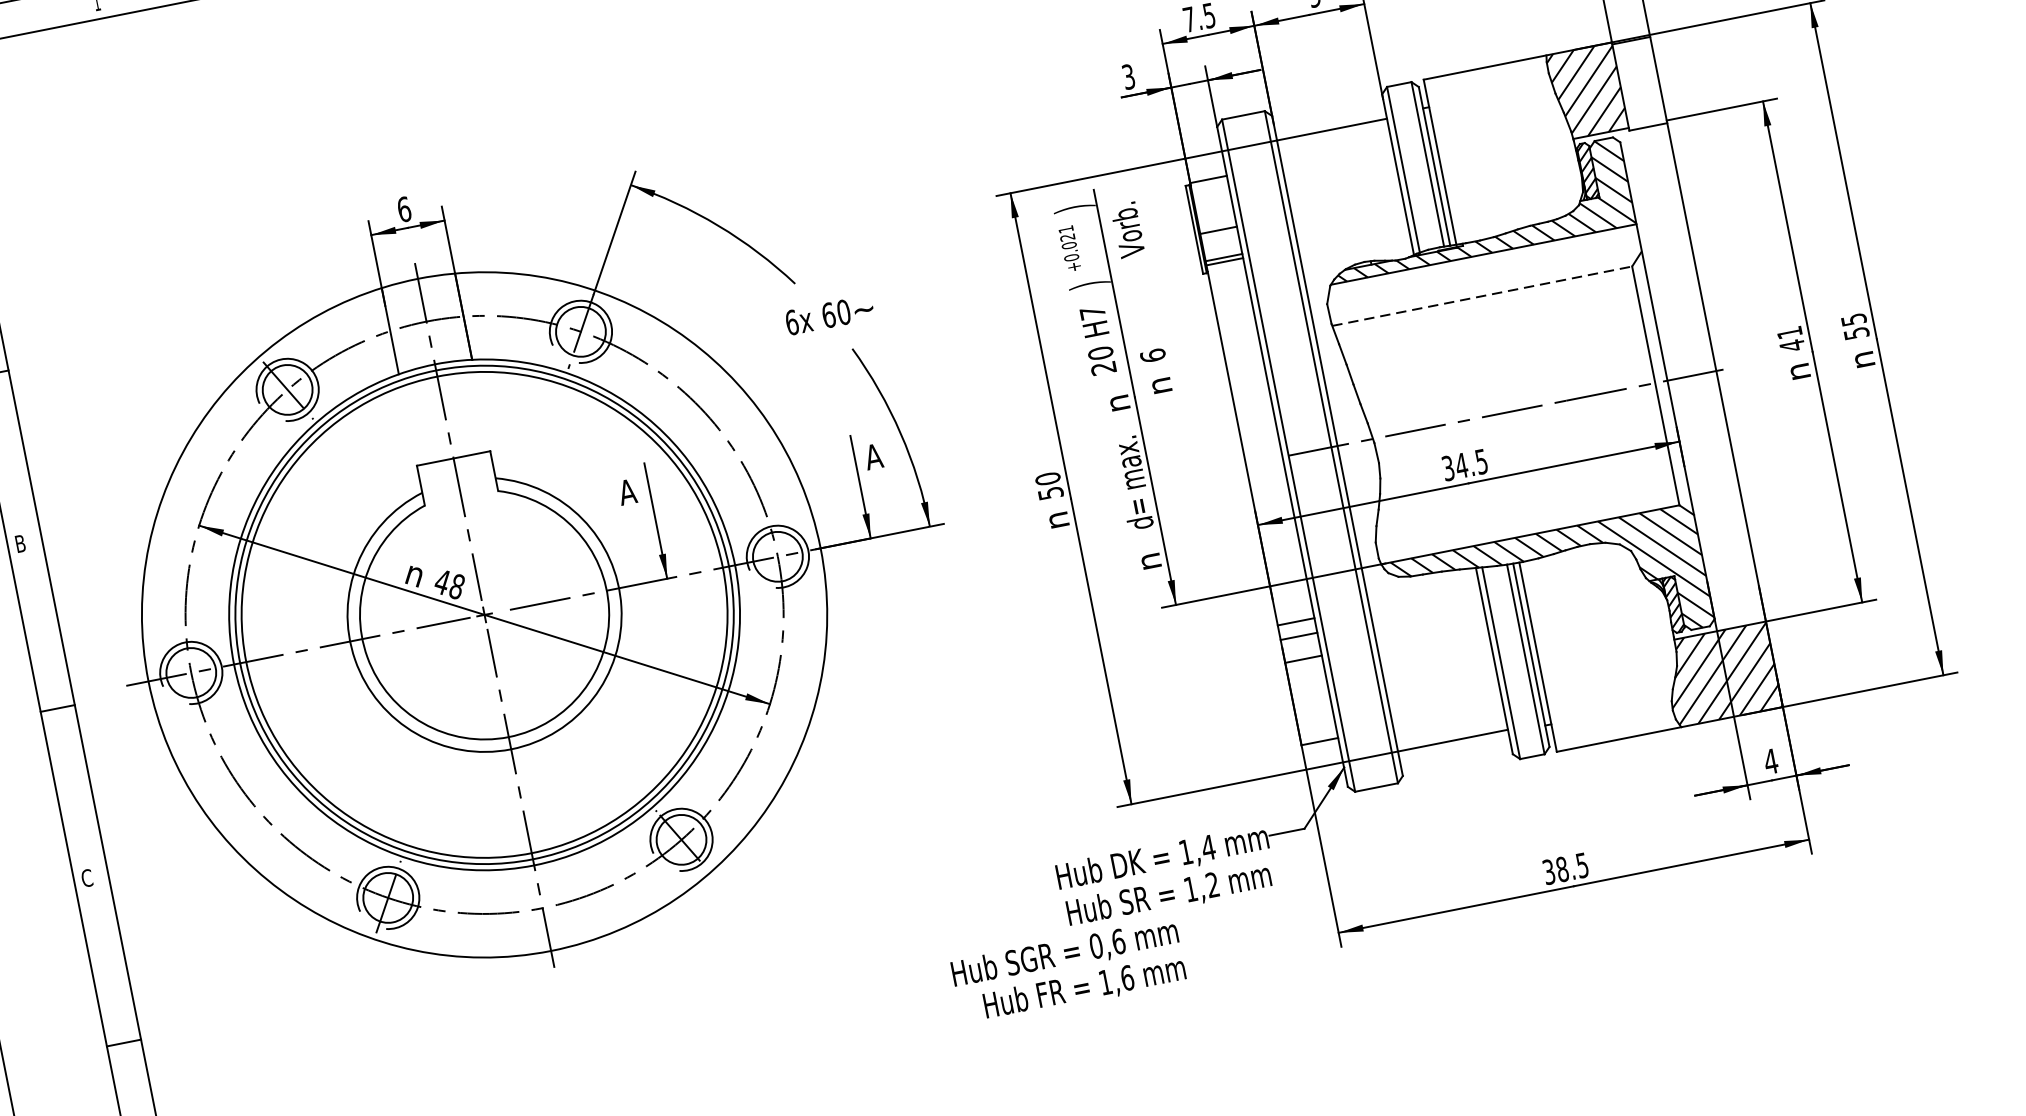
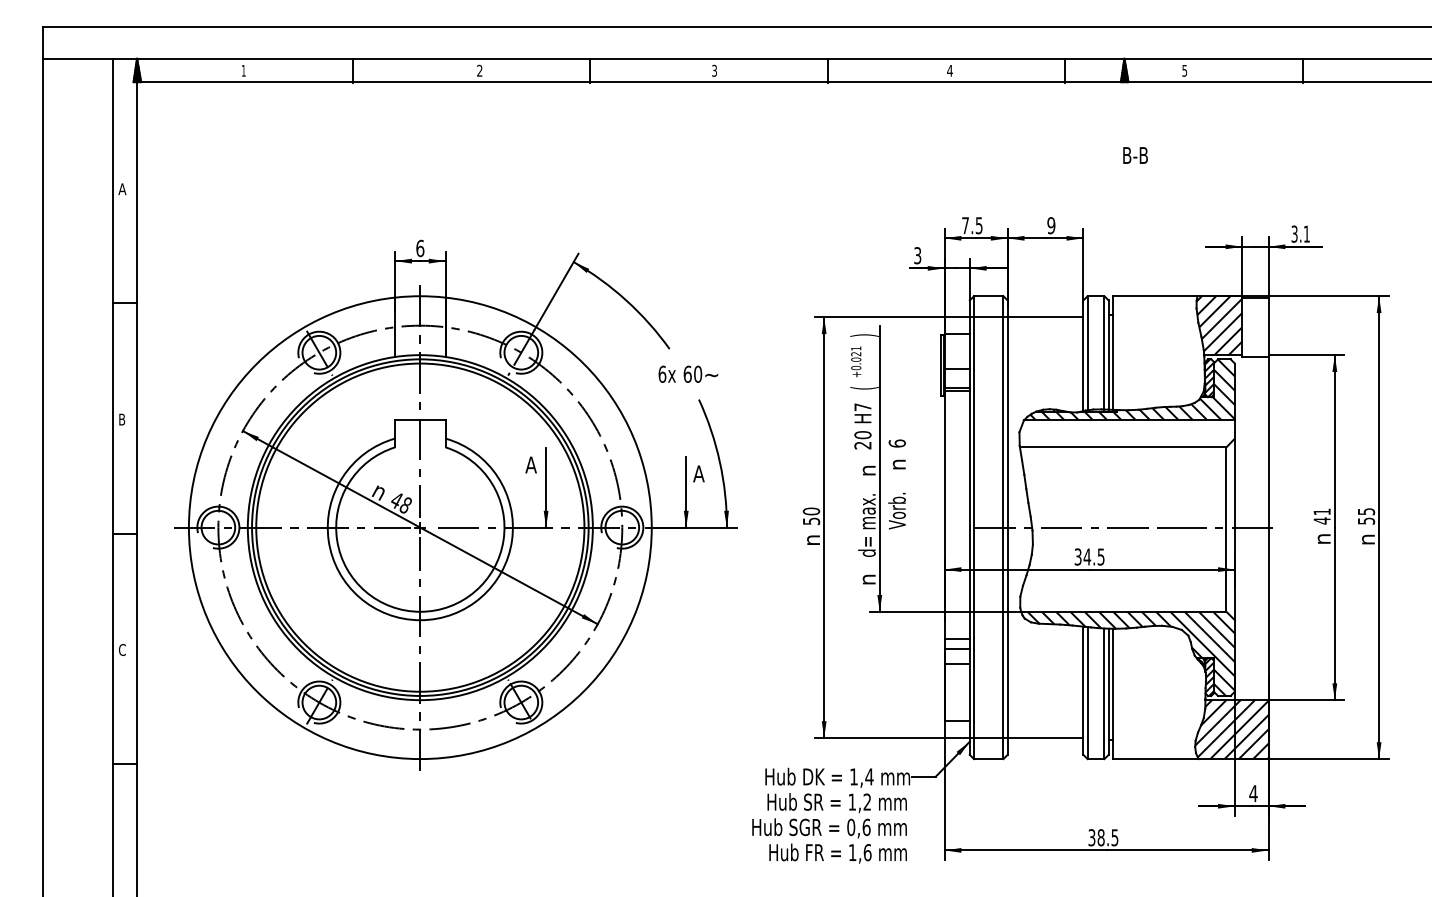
text: (1127, 230) -> (896, 511), moved
text: (1089, 285) -> (864, 388), ) -> (
line: (1482, 296) -> (1123, 447), dashed -> solid
text: (1068, 971) -> (829, 840), moved

